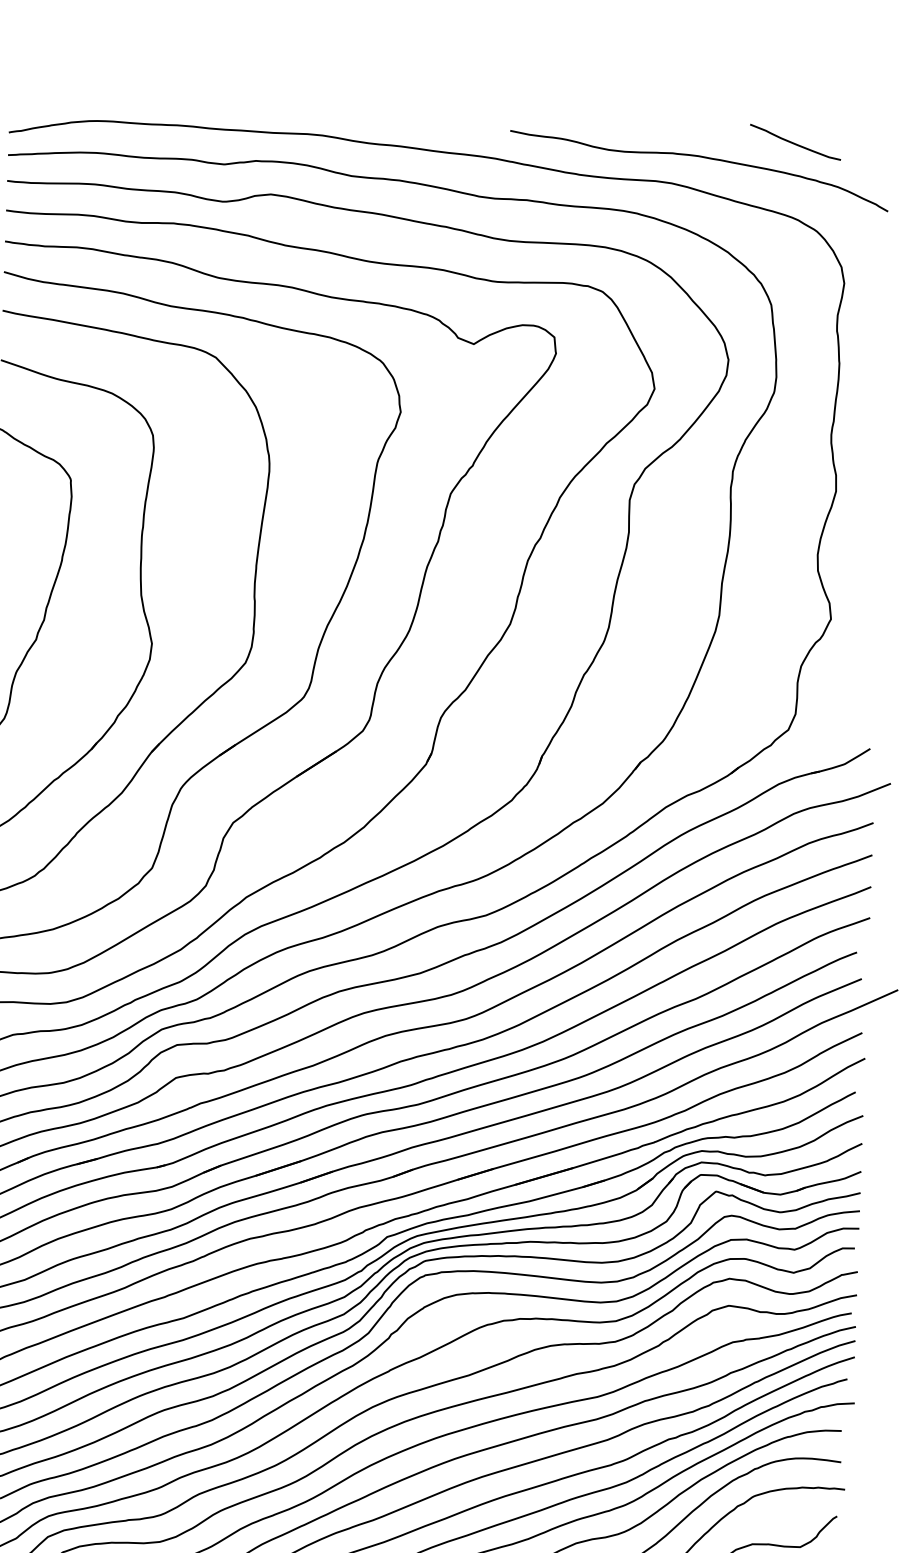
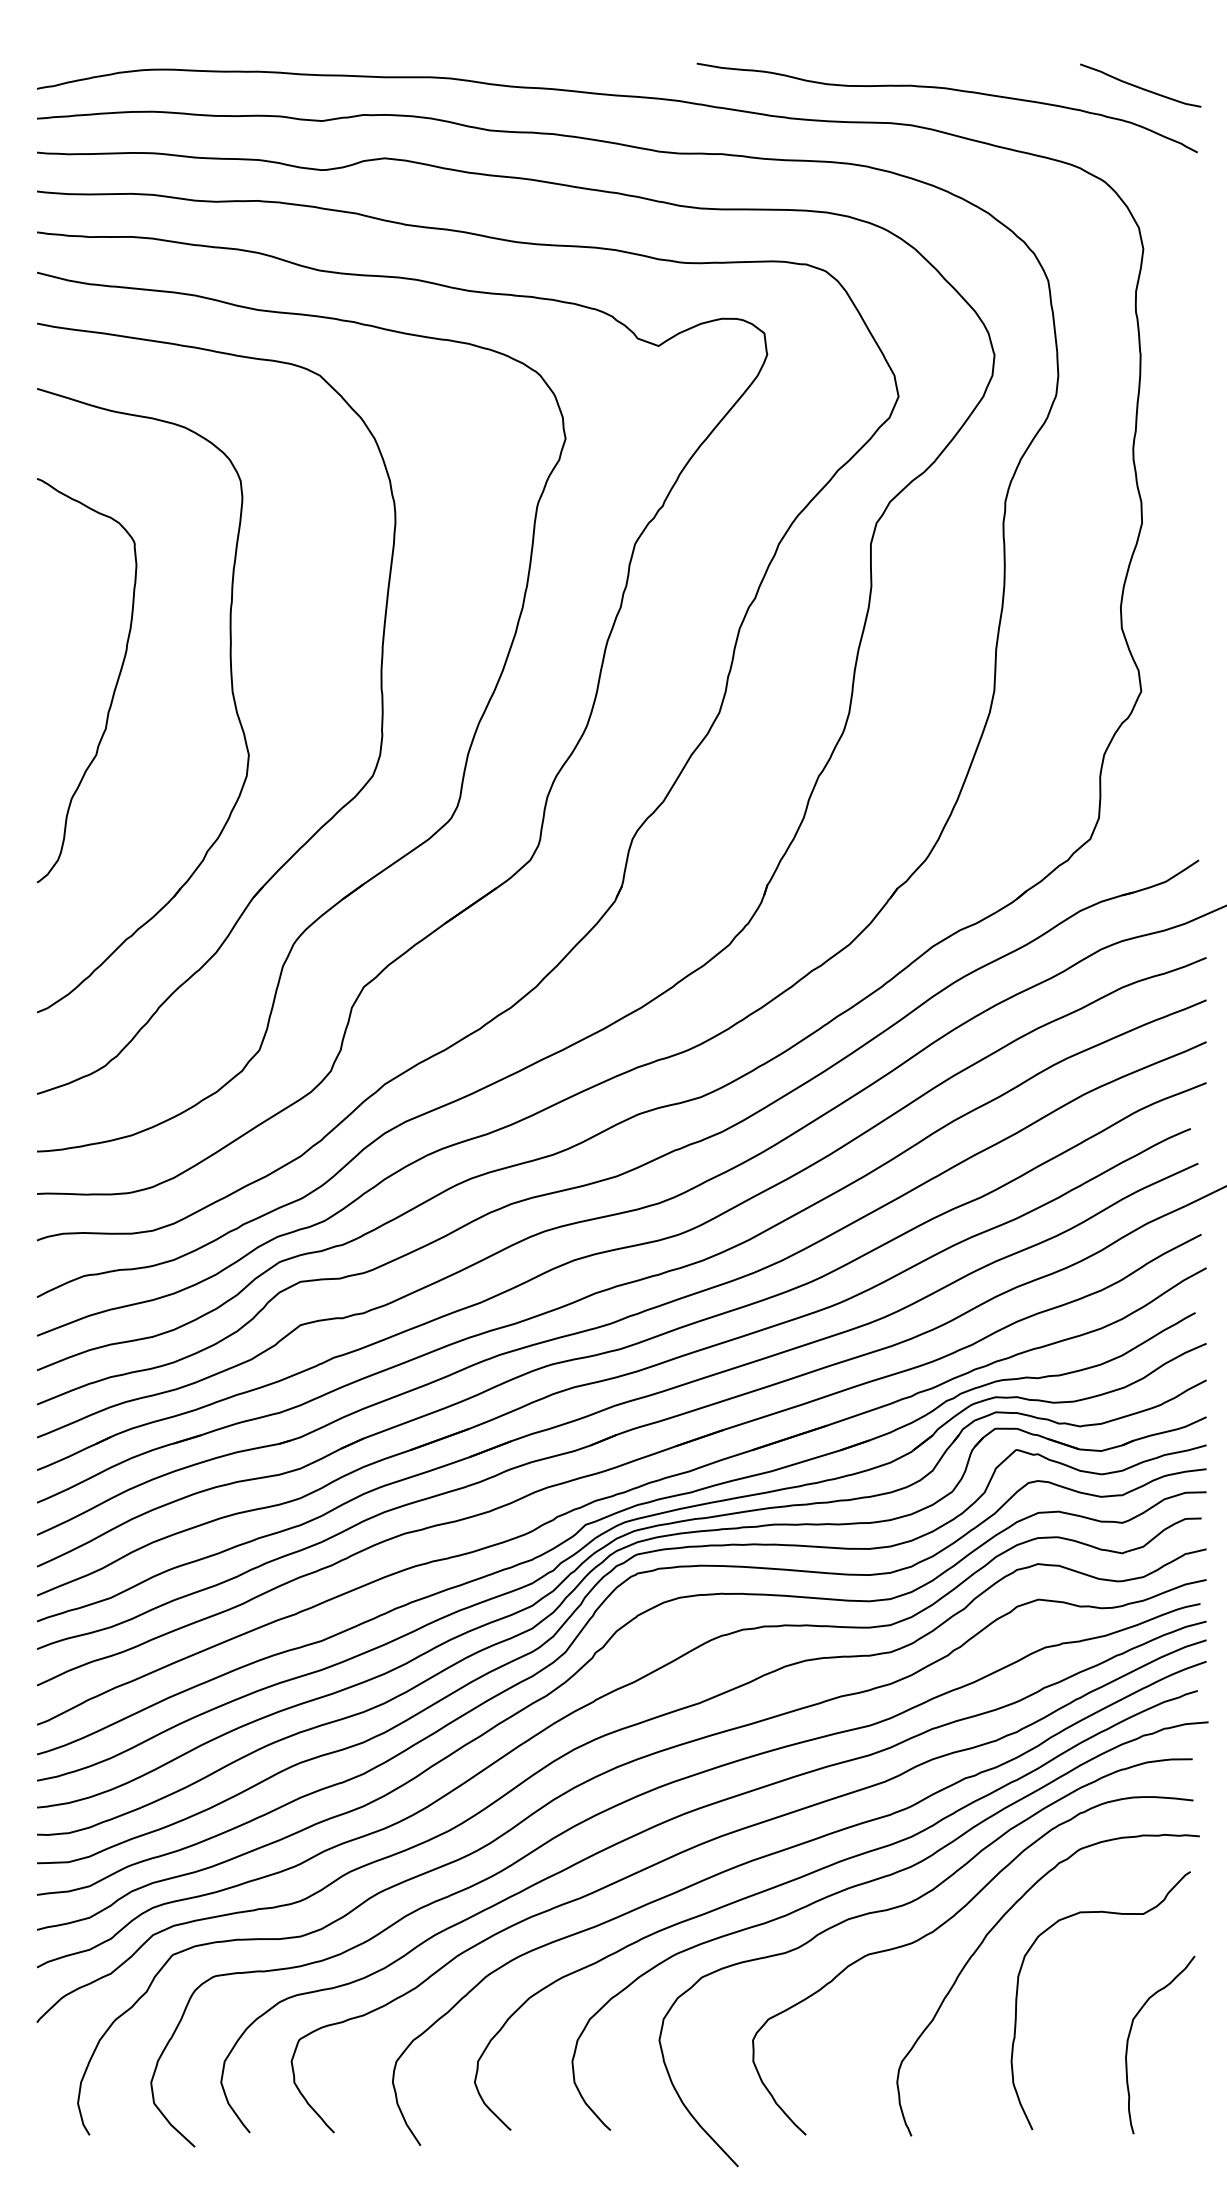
curve: (794, 142) -> (1139, 86), moved

